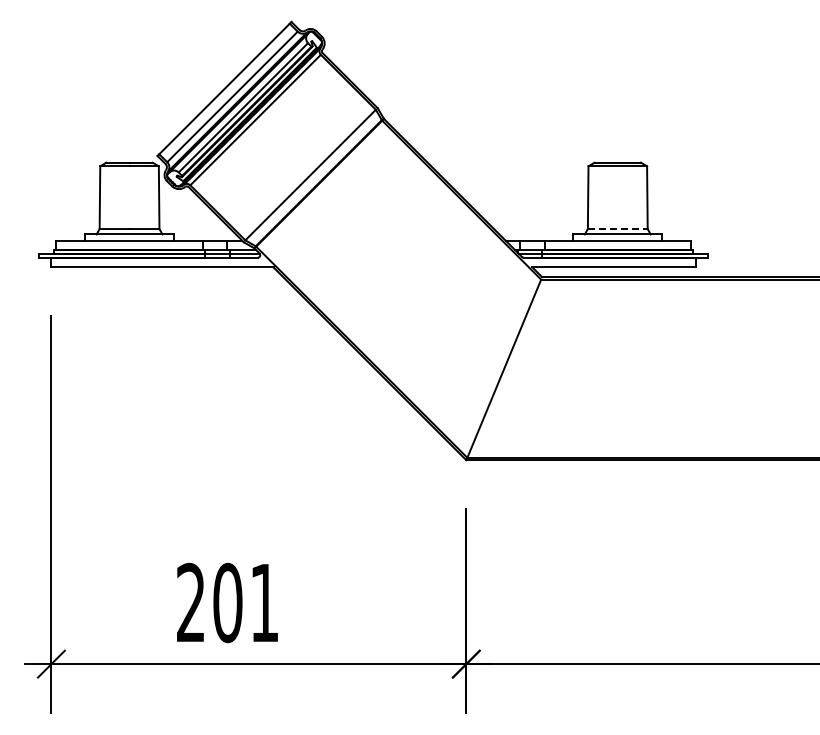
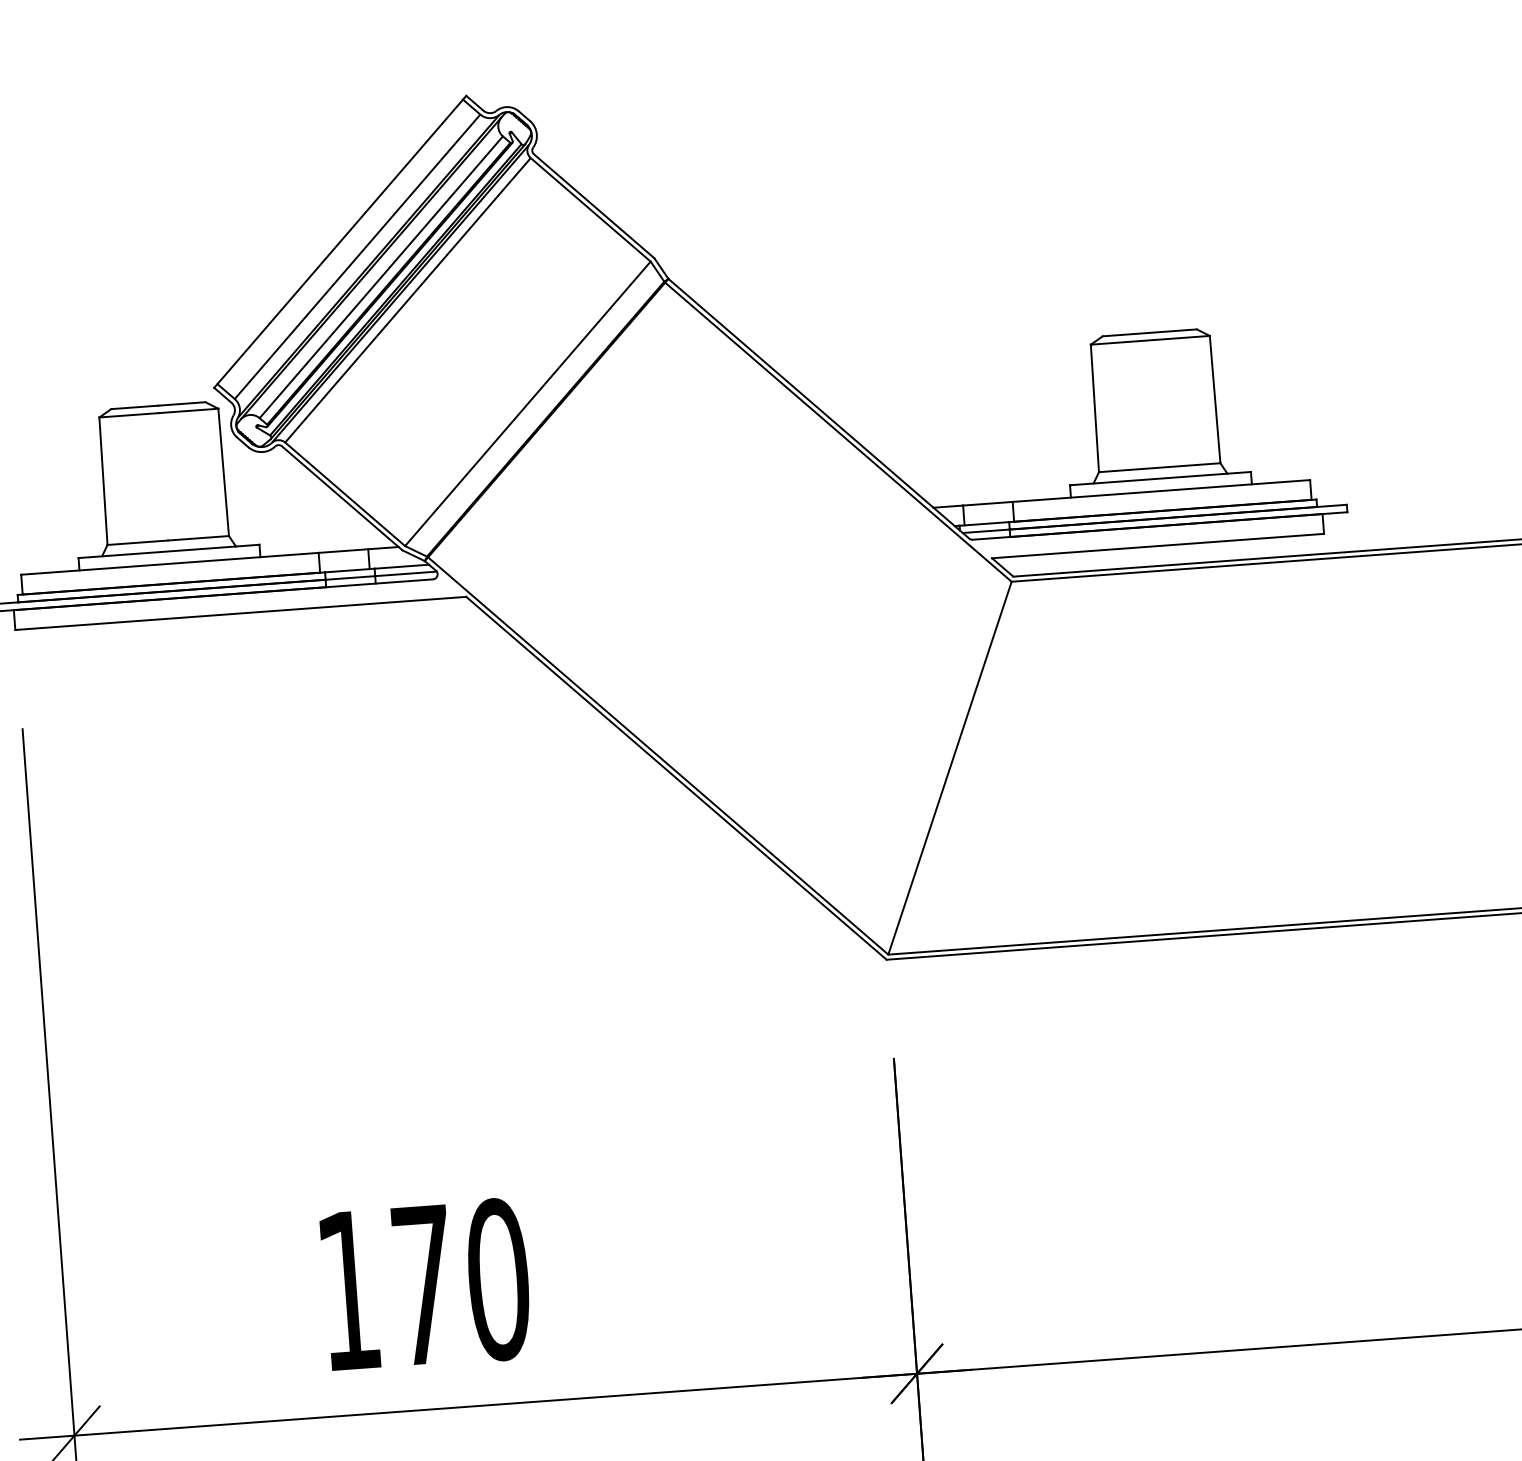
line: (618, 229) -> (1161, 468), dashed -> solid
text: (228, 602) -> (424, 1284), 201 -> 170

